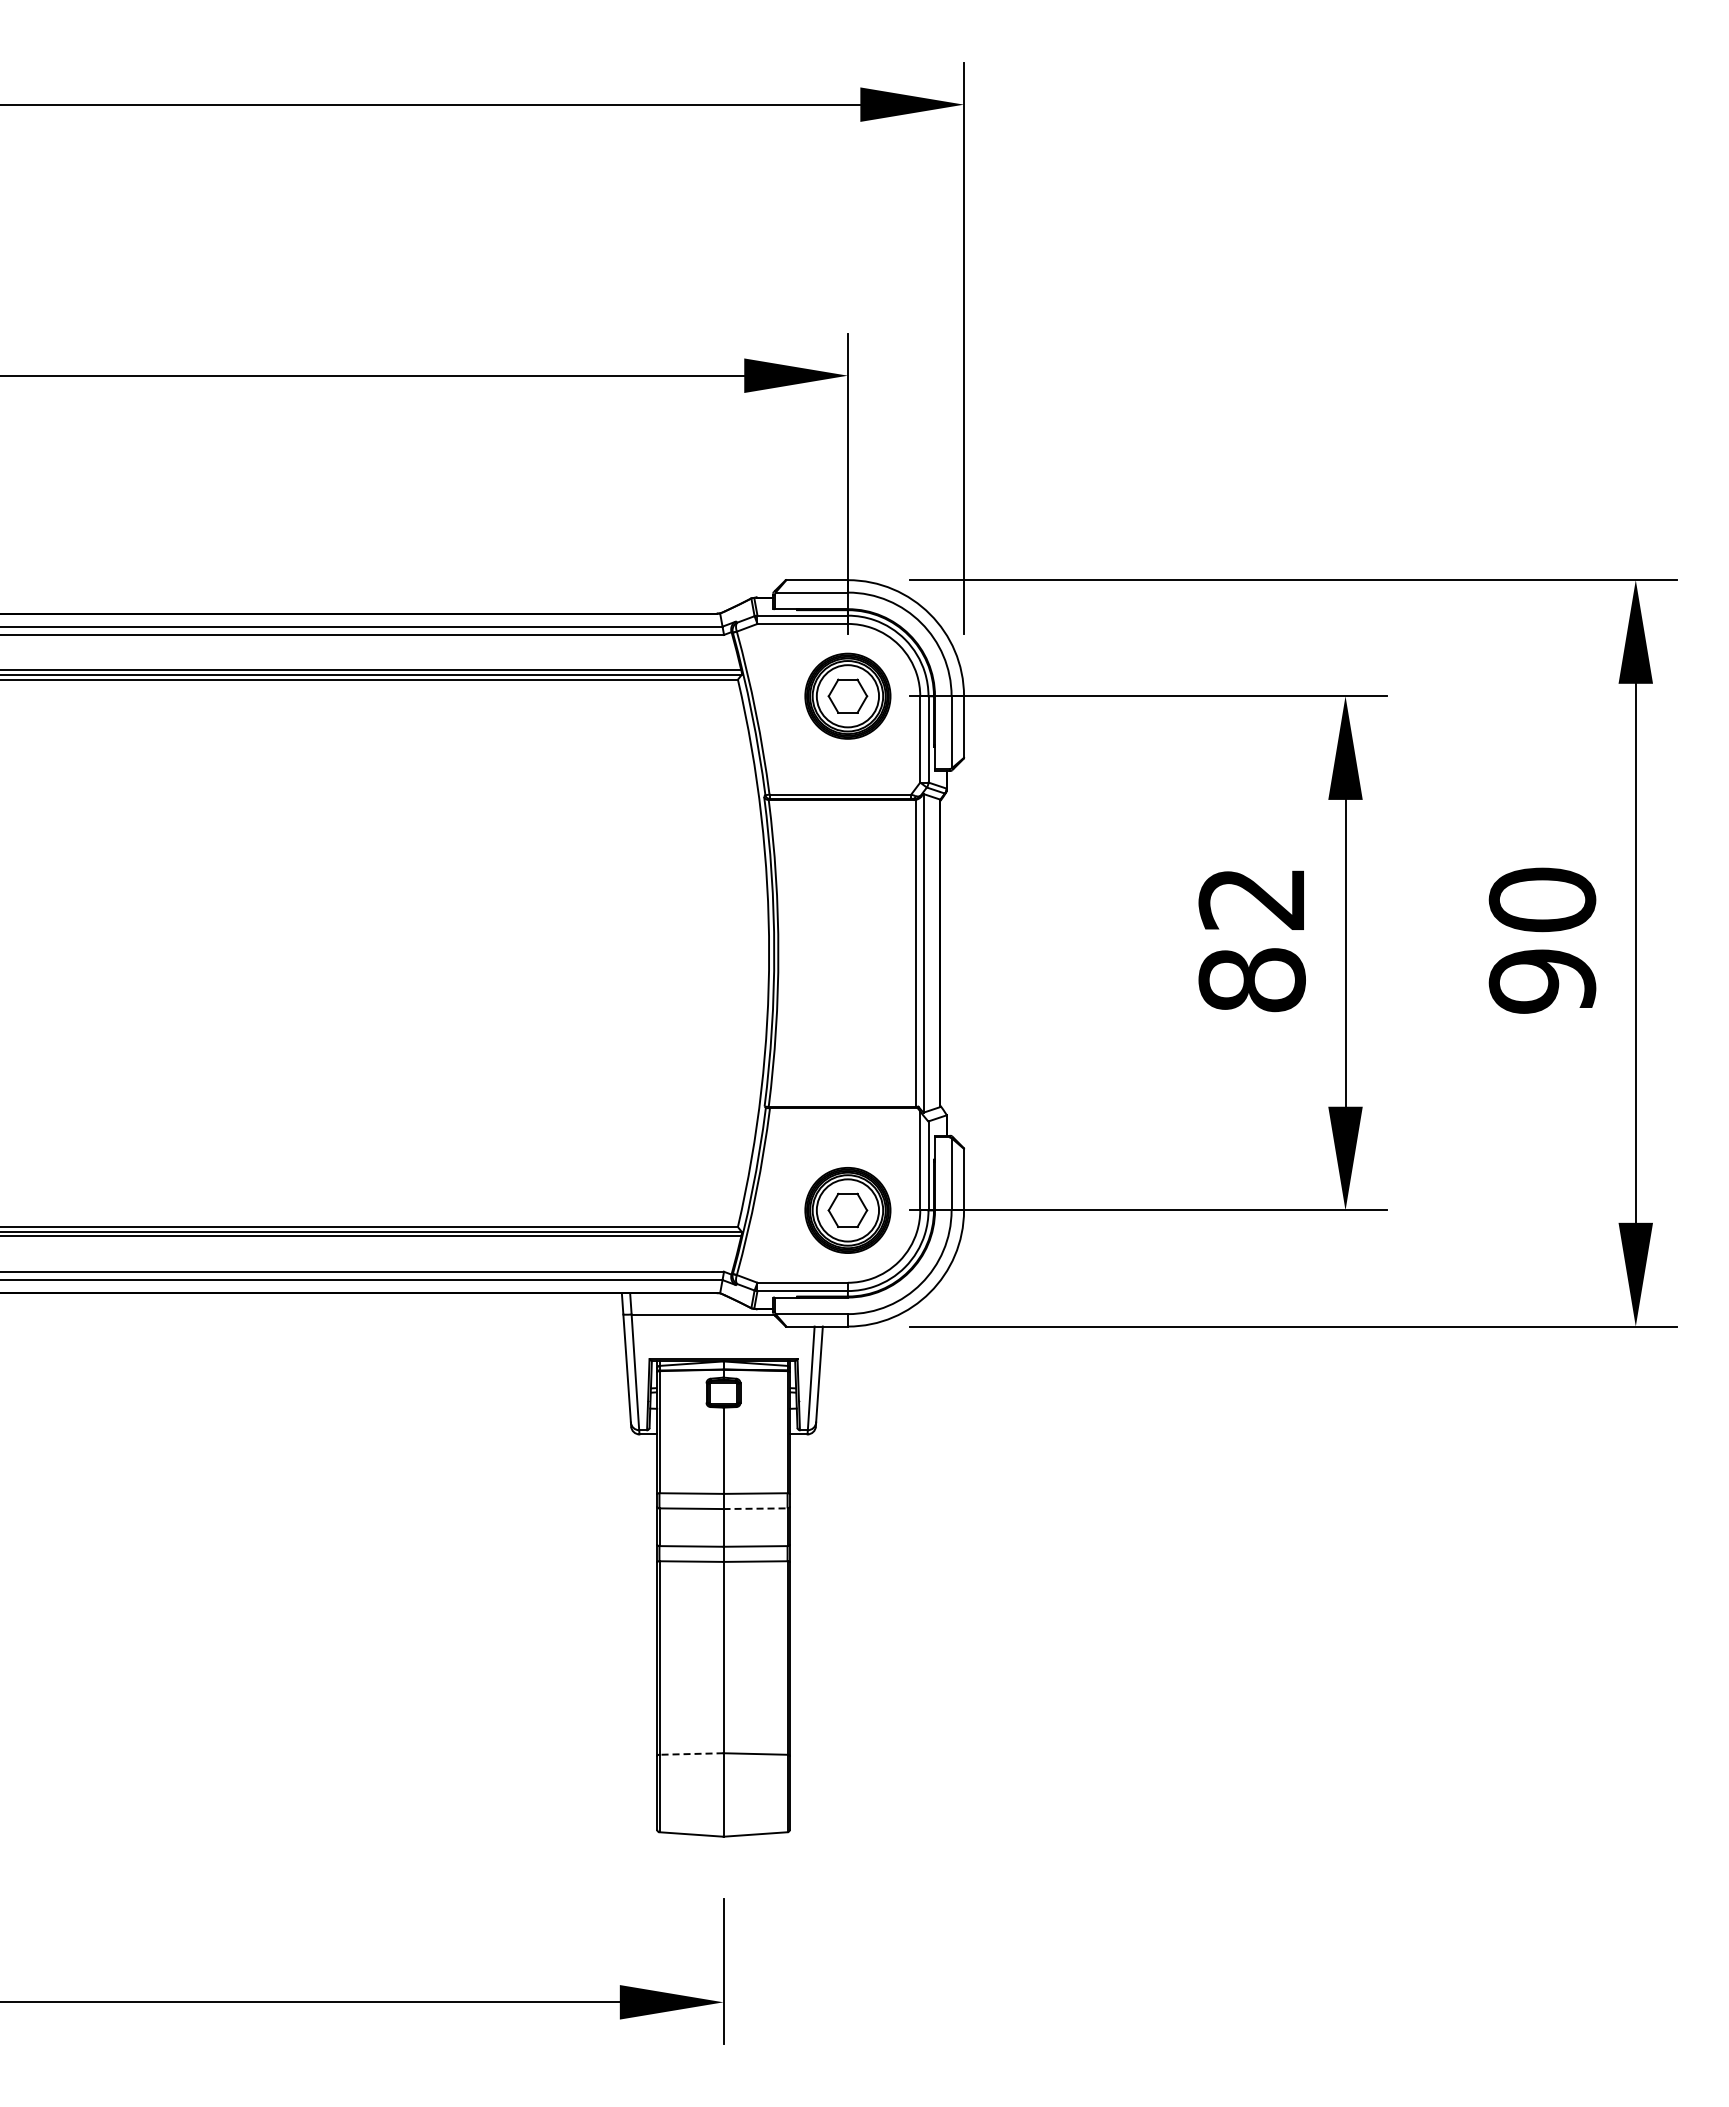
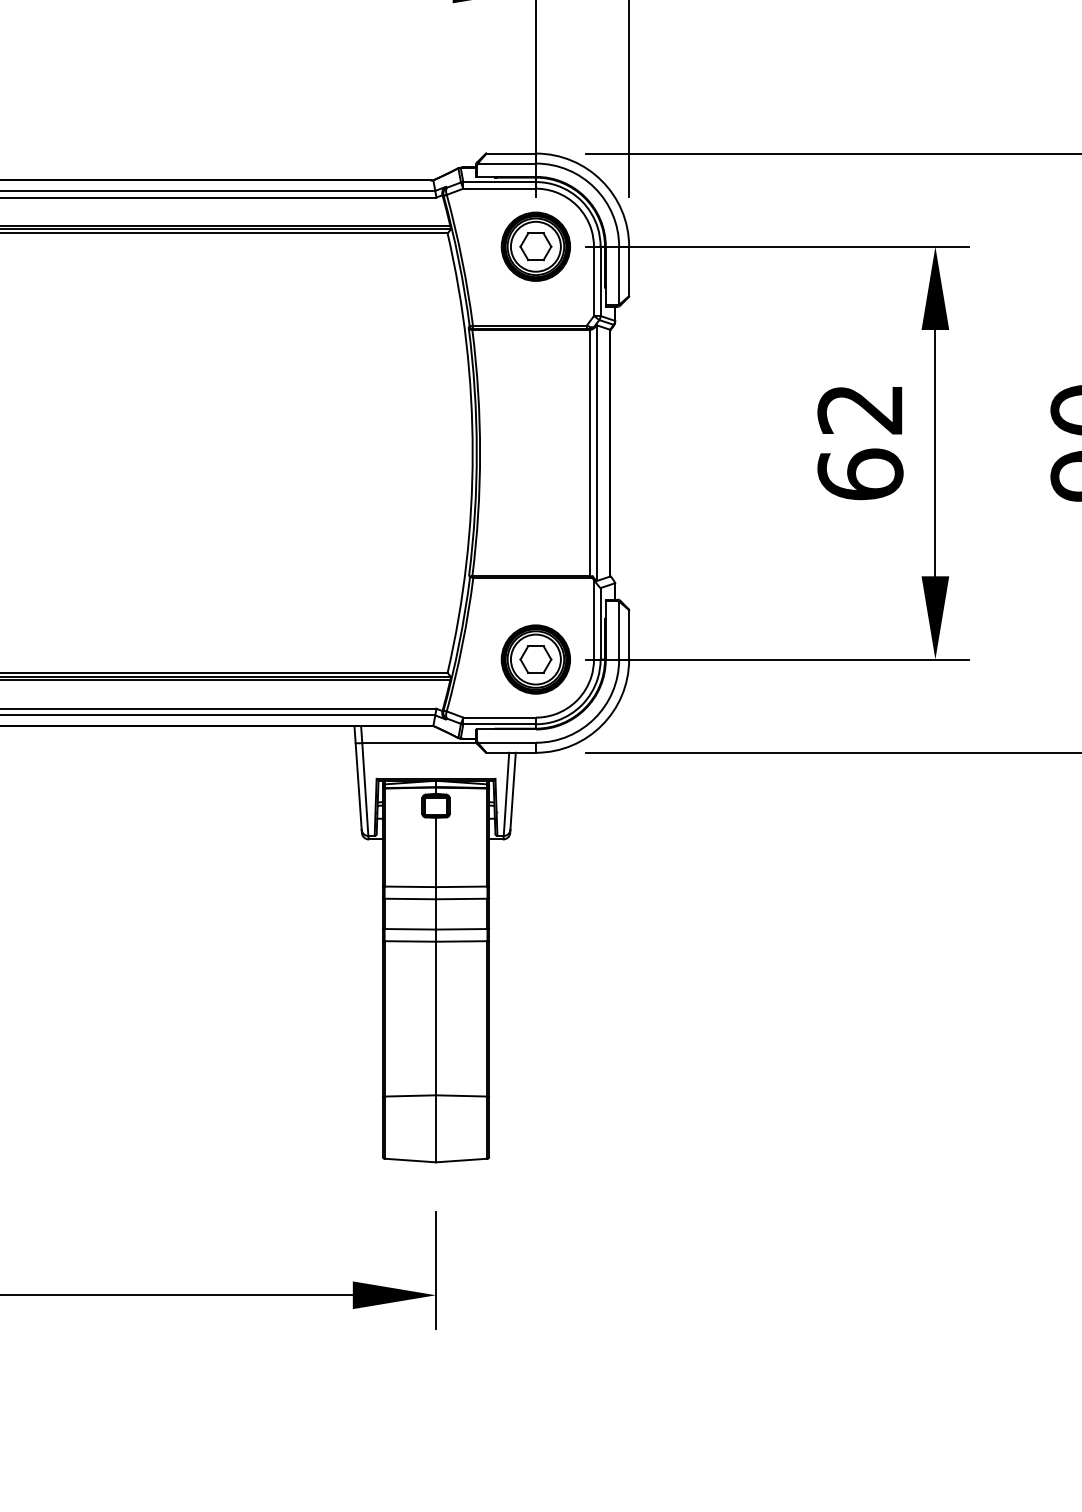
text: (1251, 979) -> (859, 474), 82 -> 62
line: (756, 1508) -> (462, 898), dashed -> solid
line: (691, 1754) -> (410, 1096), dashed -> solid

